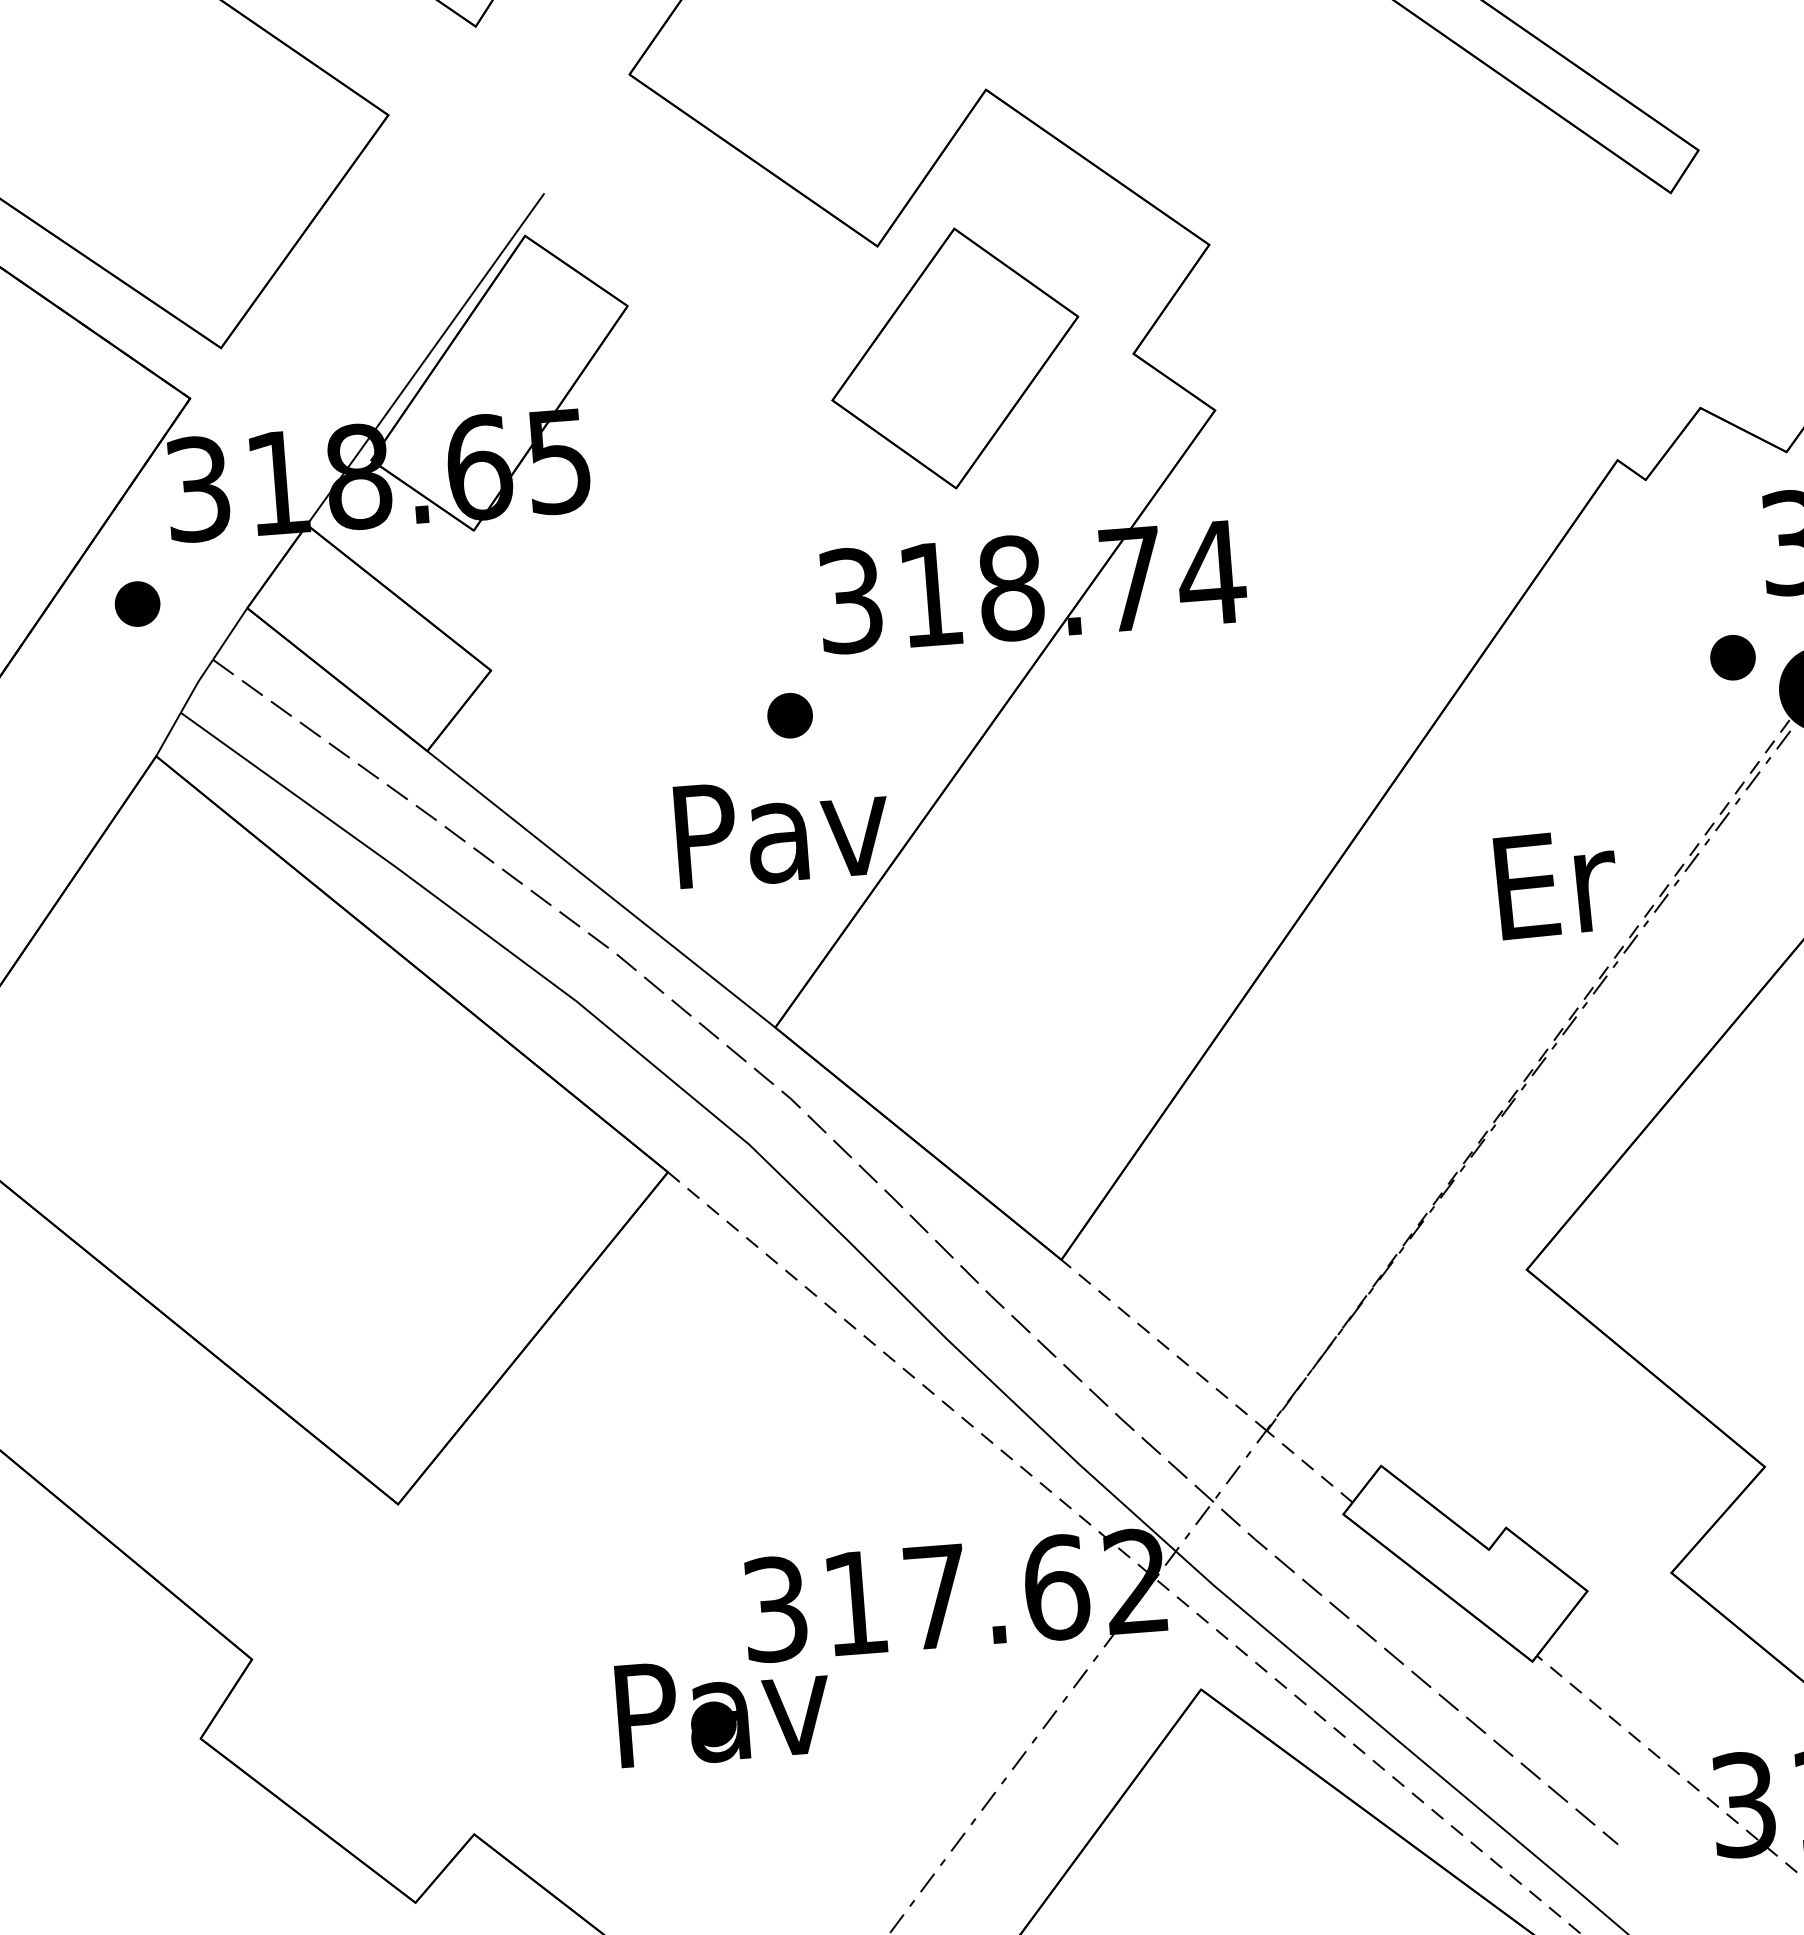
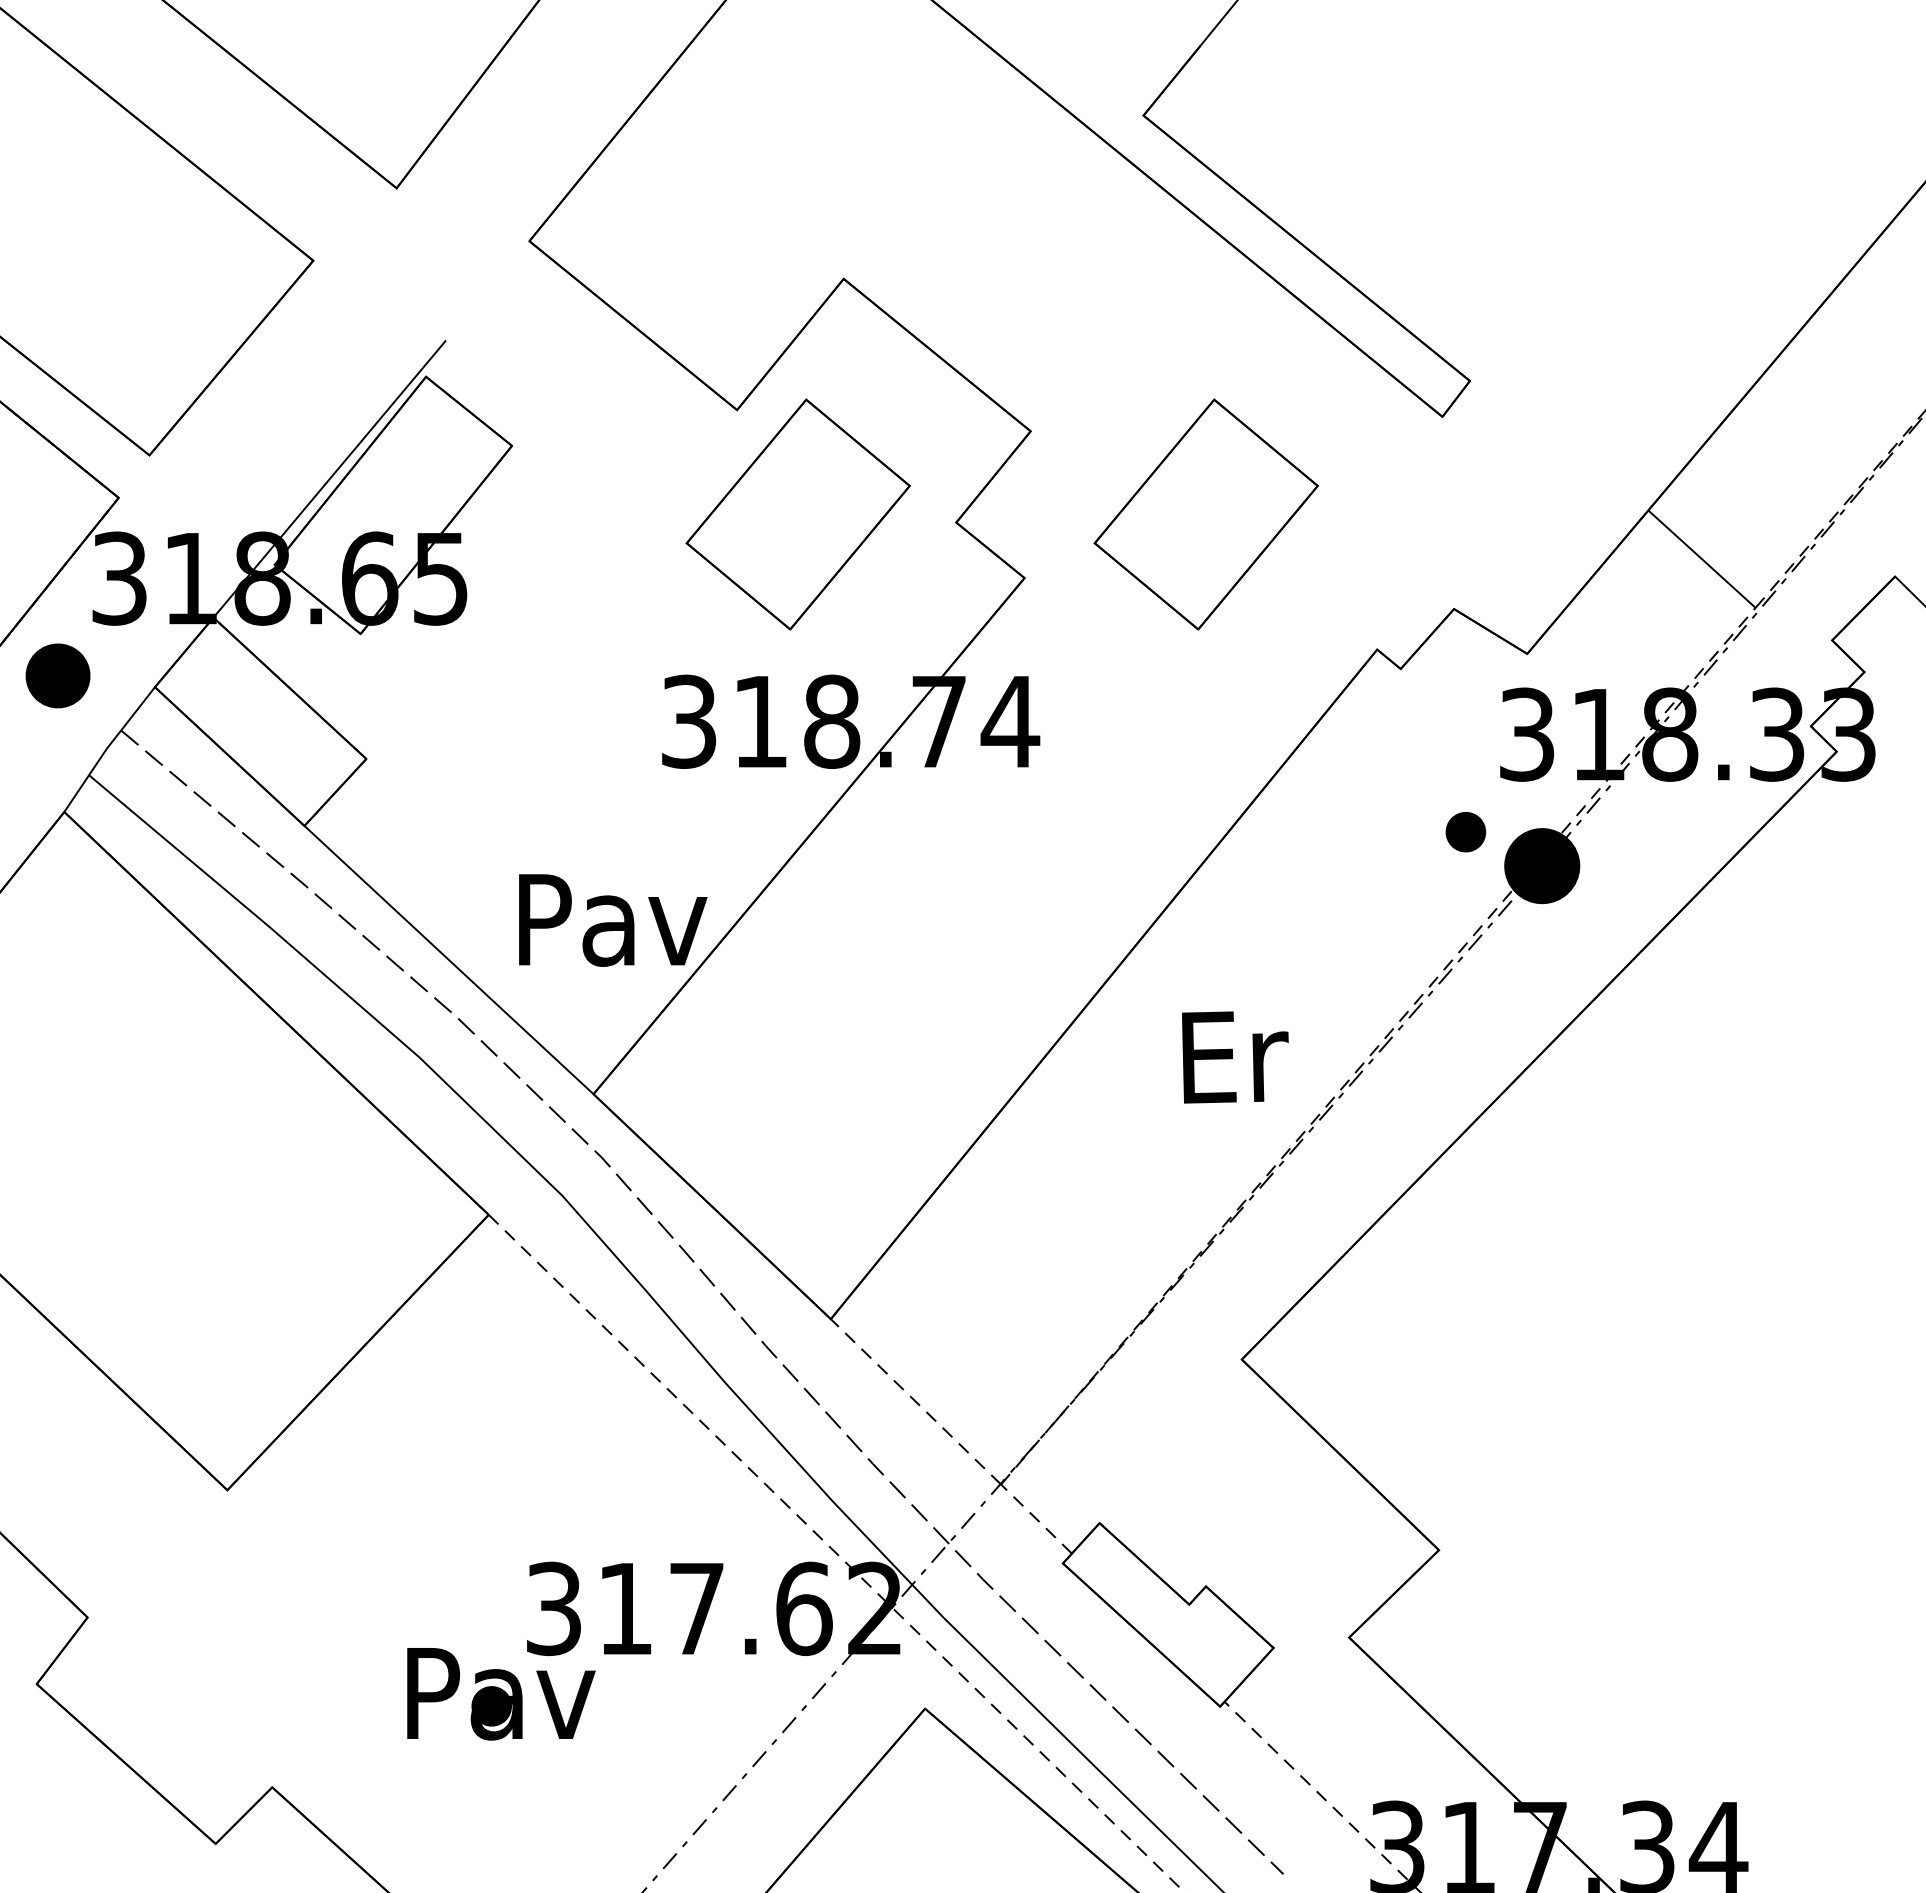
part: (1412, 323) -> (1205, 514), added
part: (137, 604) -> (58, 676), size x1.6
part: (789, 715) -> (627, 819), removed
text: (1556, 884) -> (1235, 1057), moved

